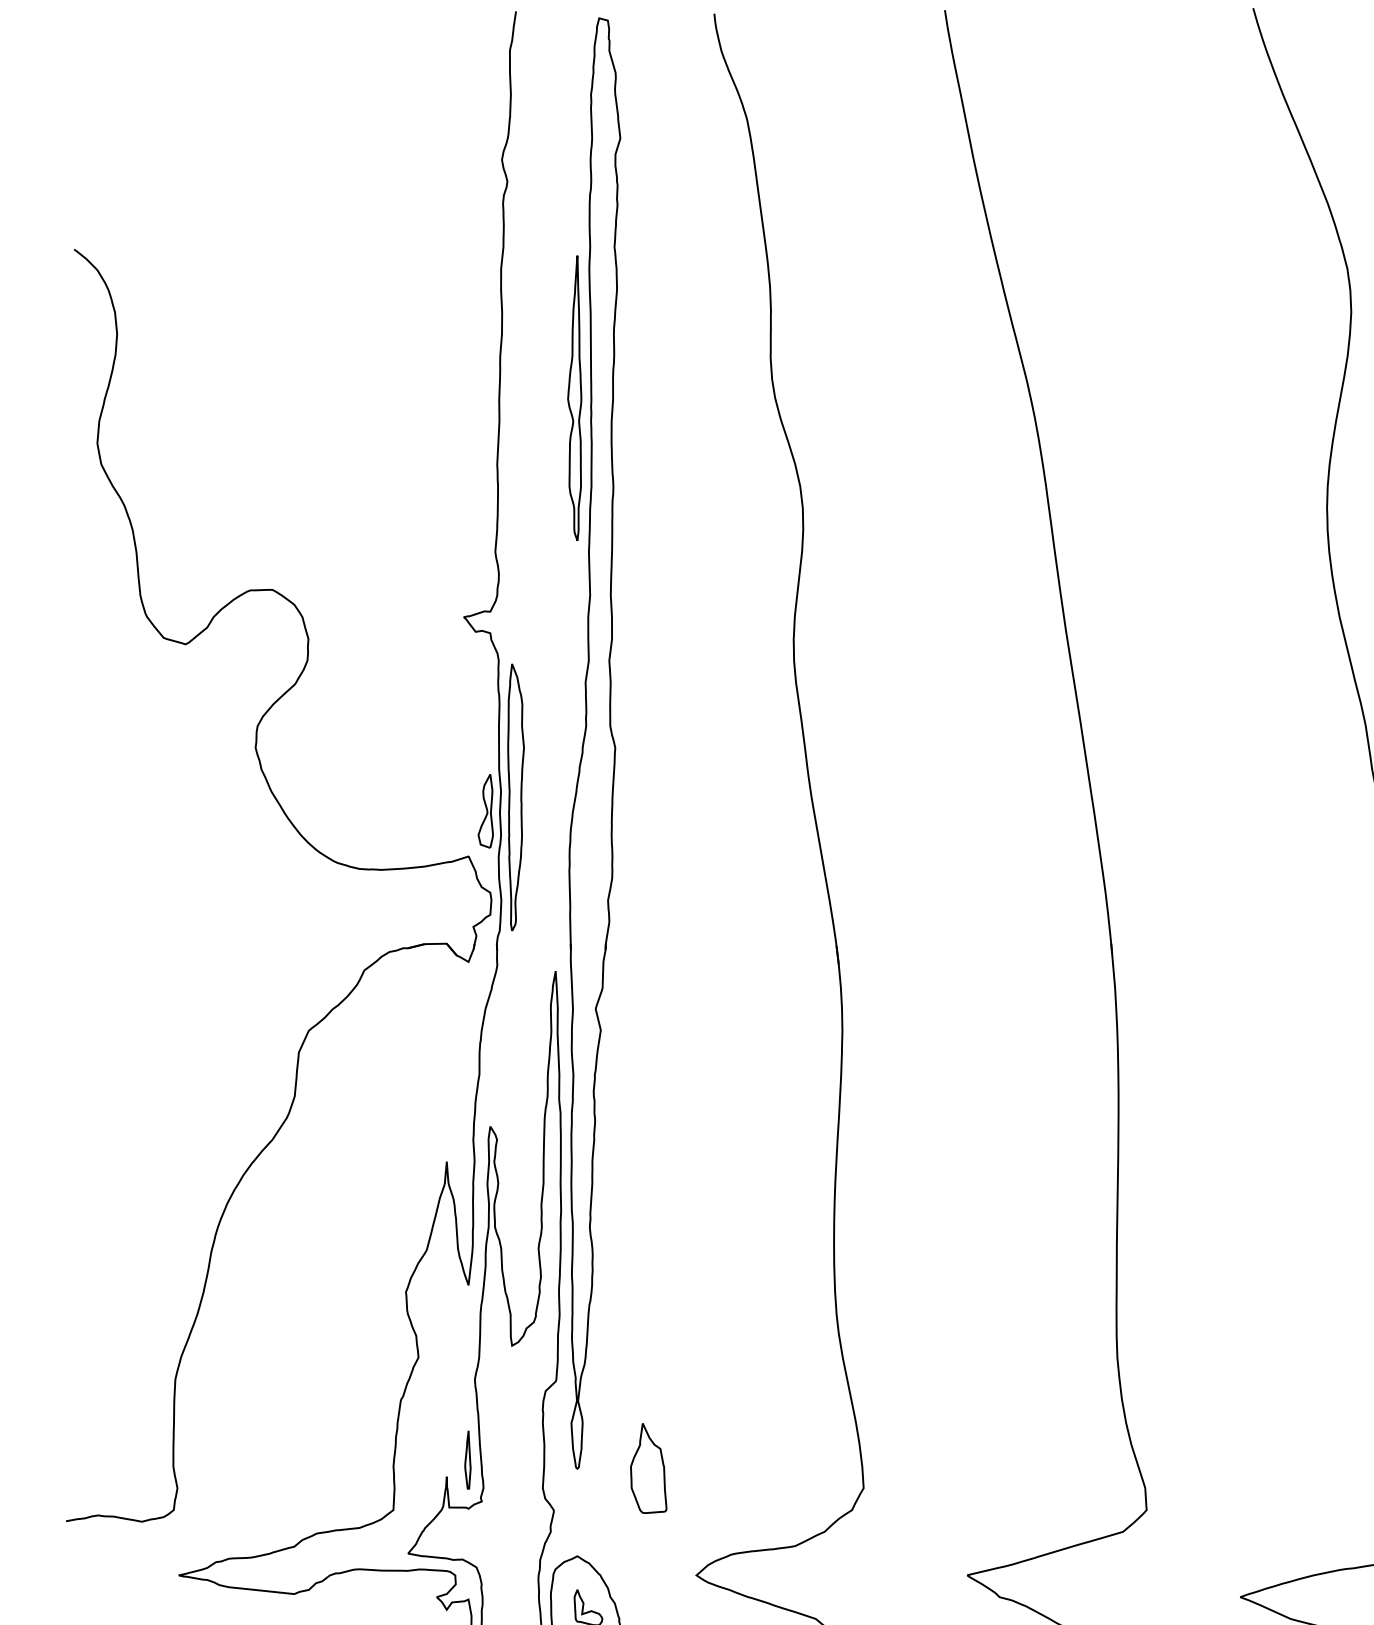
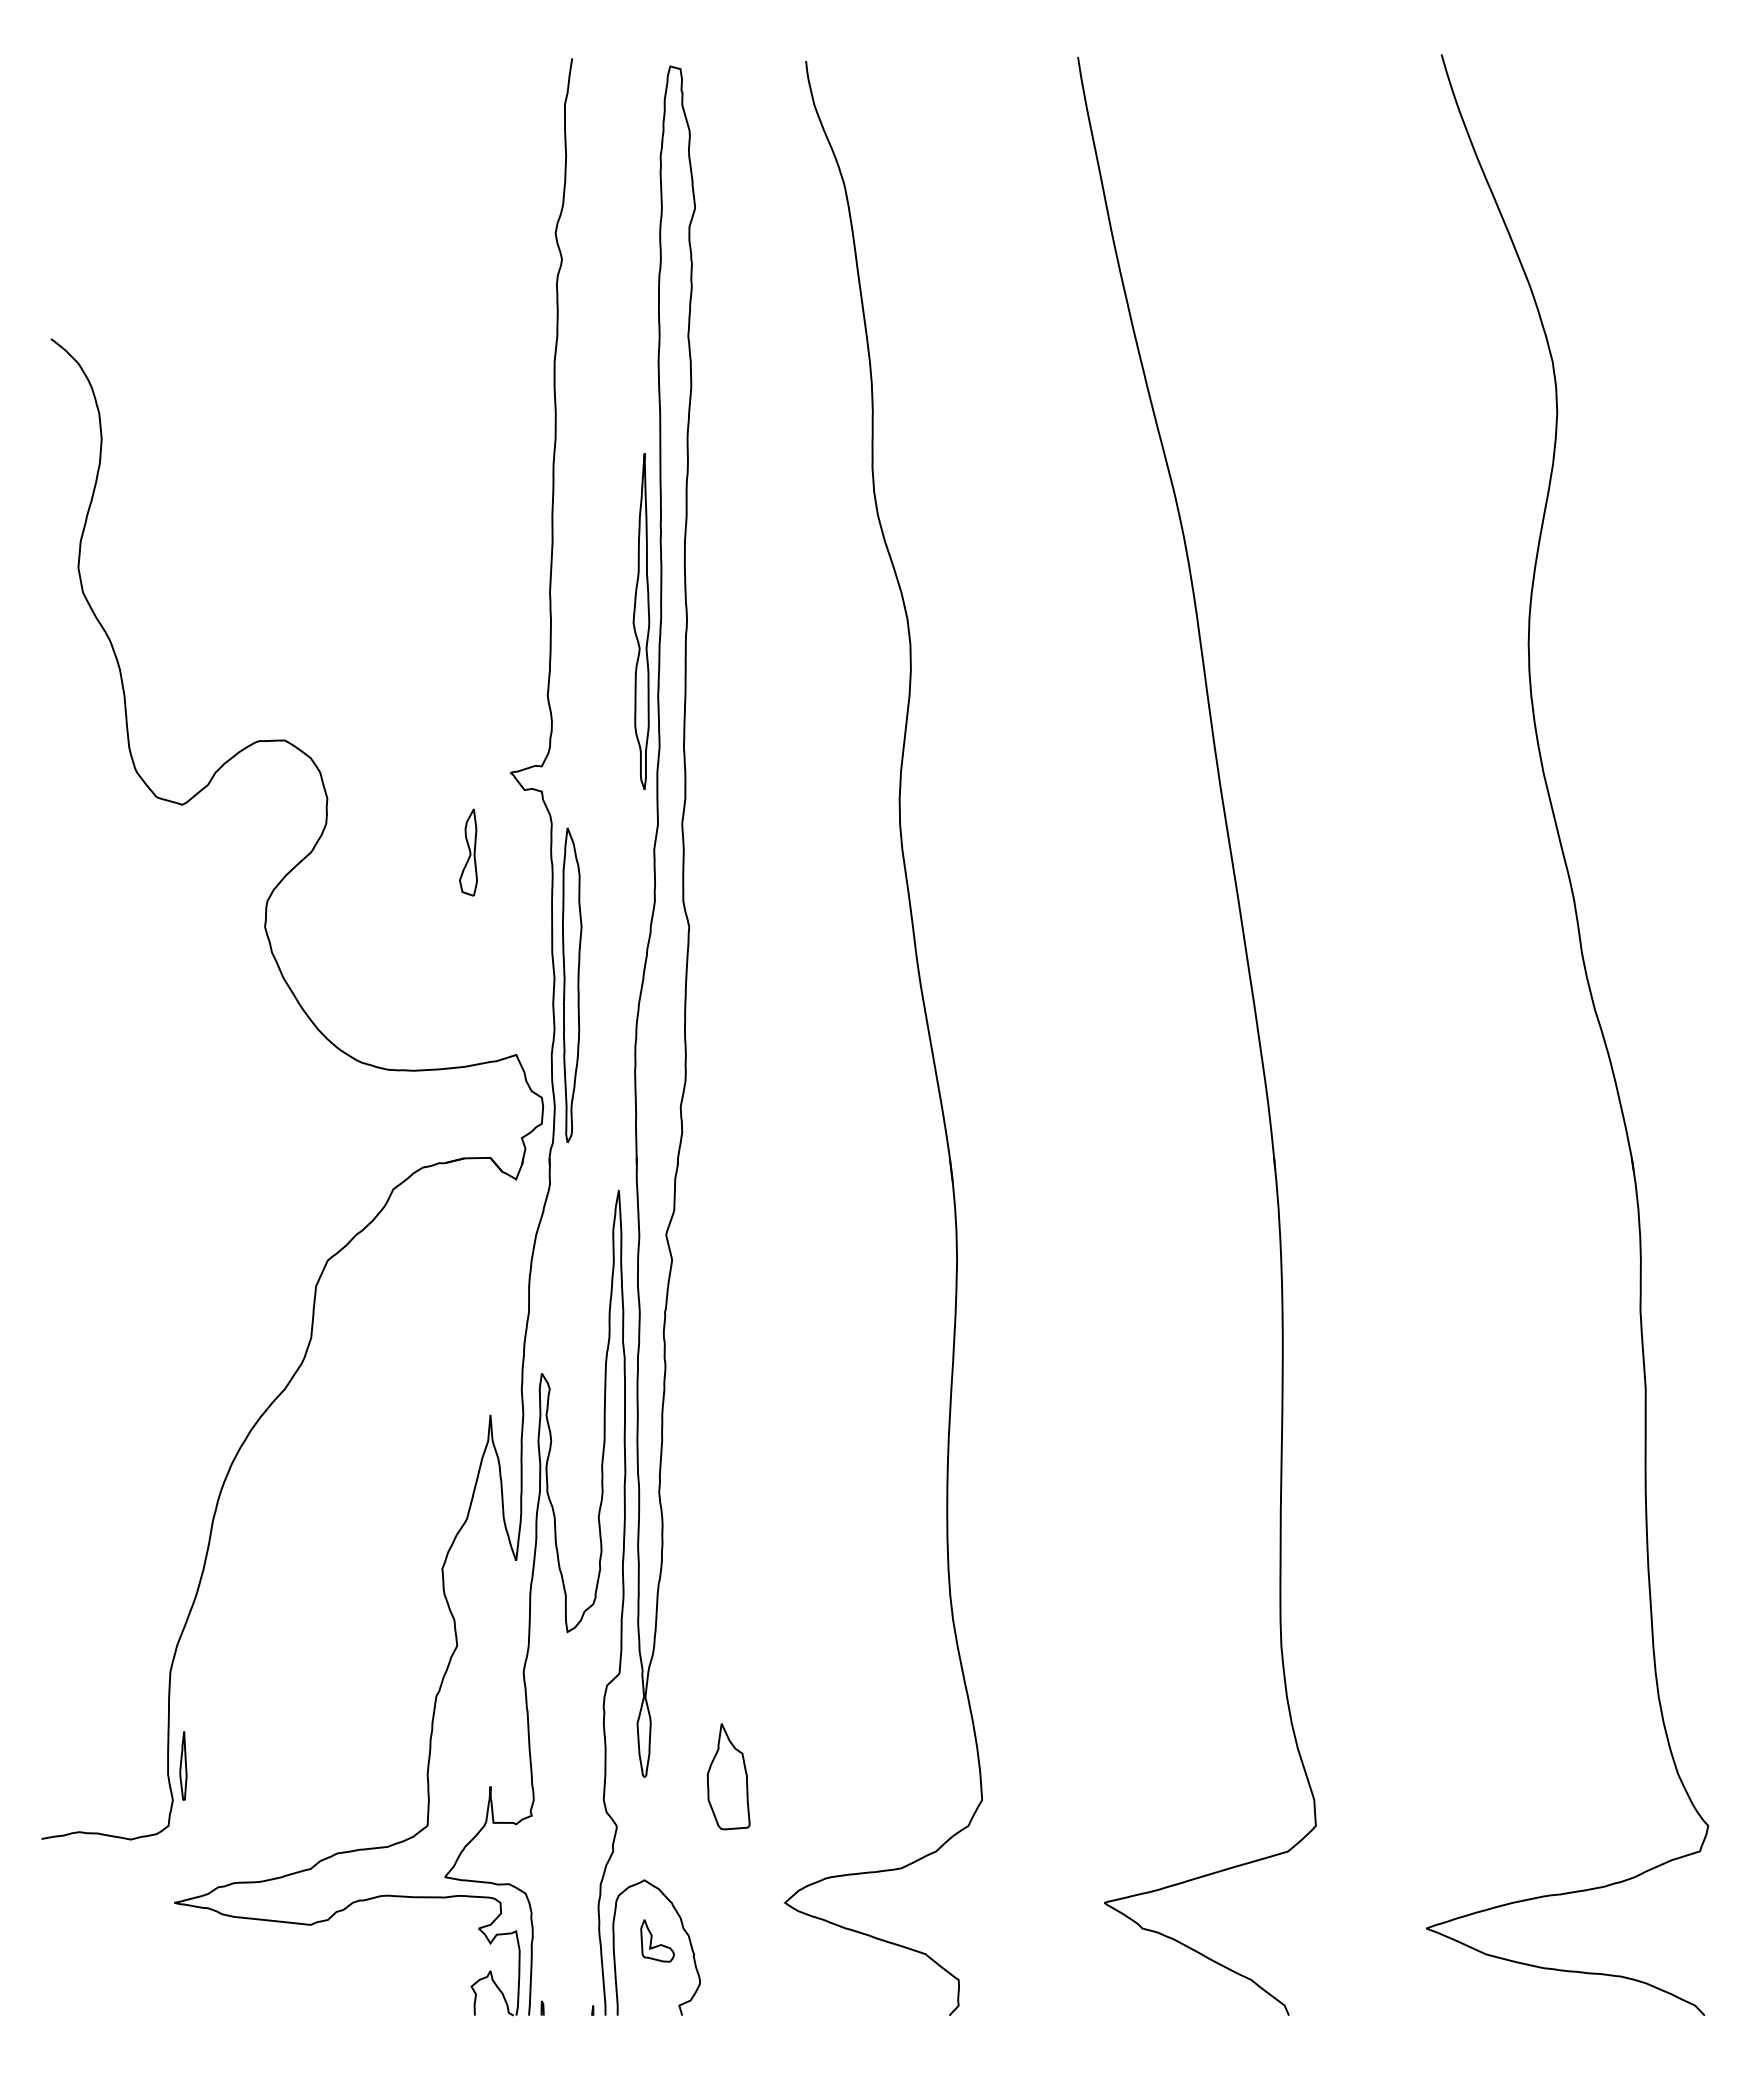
part: (574, 398) -> (641, 621), moved
part: (485, 811) -> (468, 852), moved
part: (467, 1459) -> (183, 1765), moved

